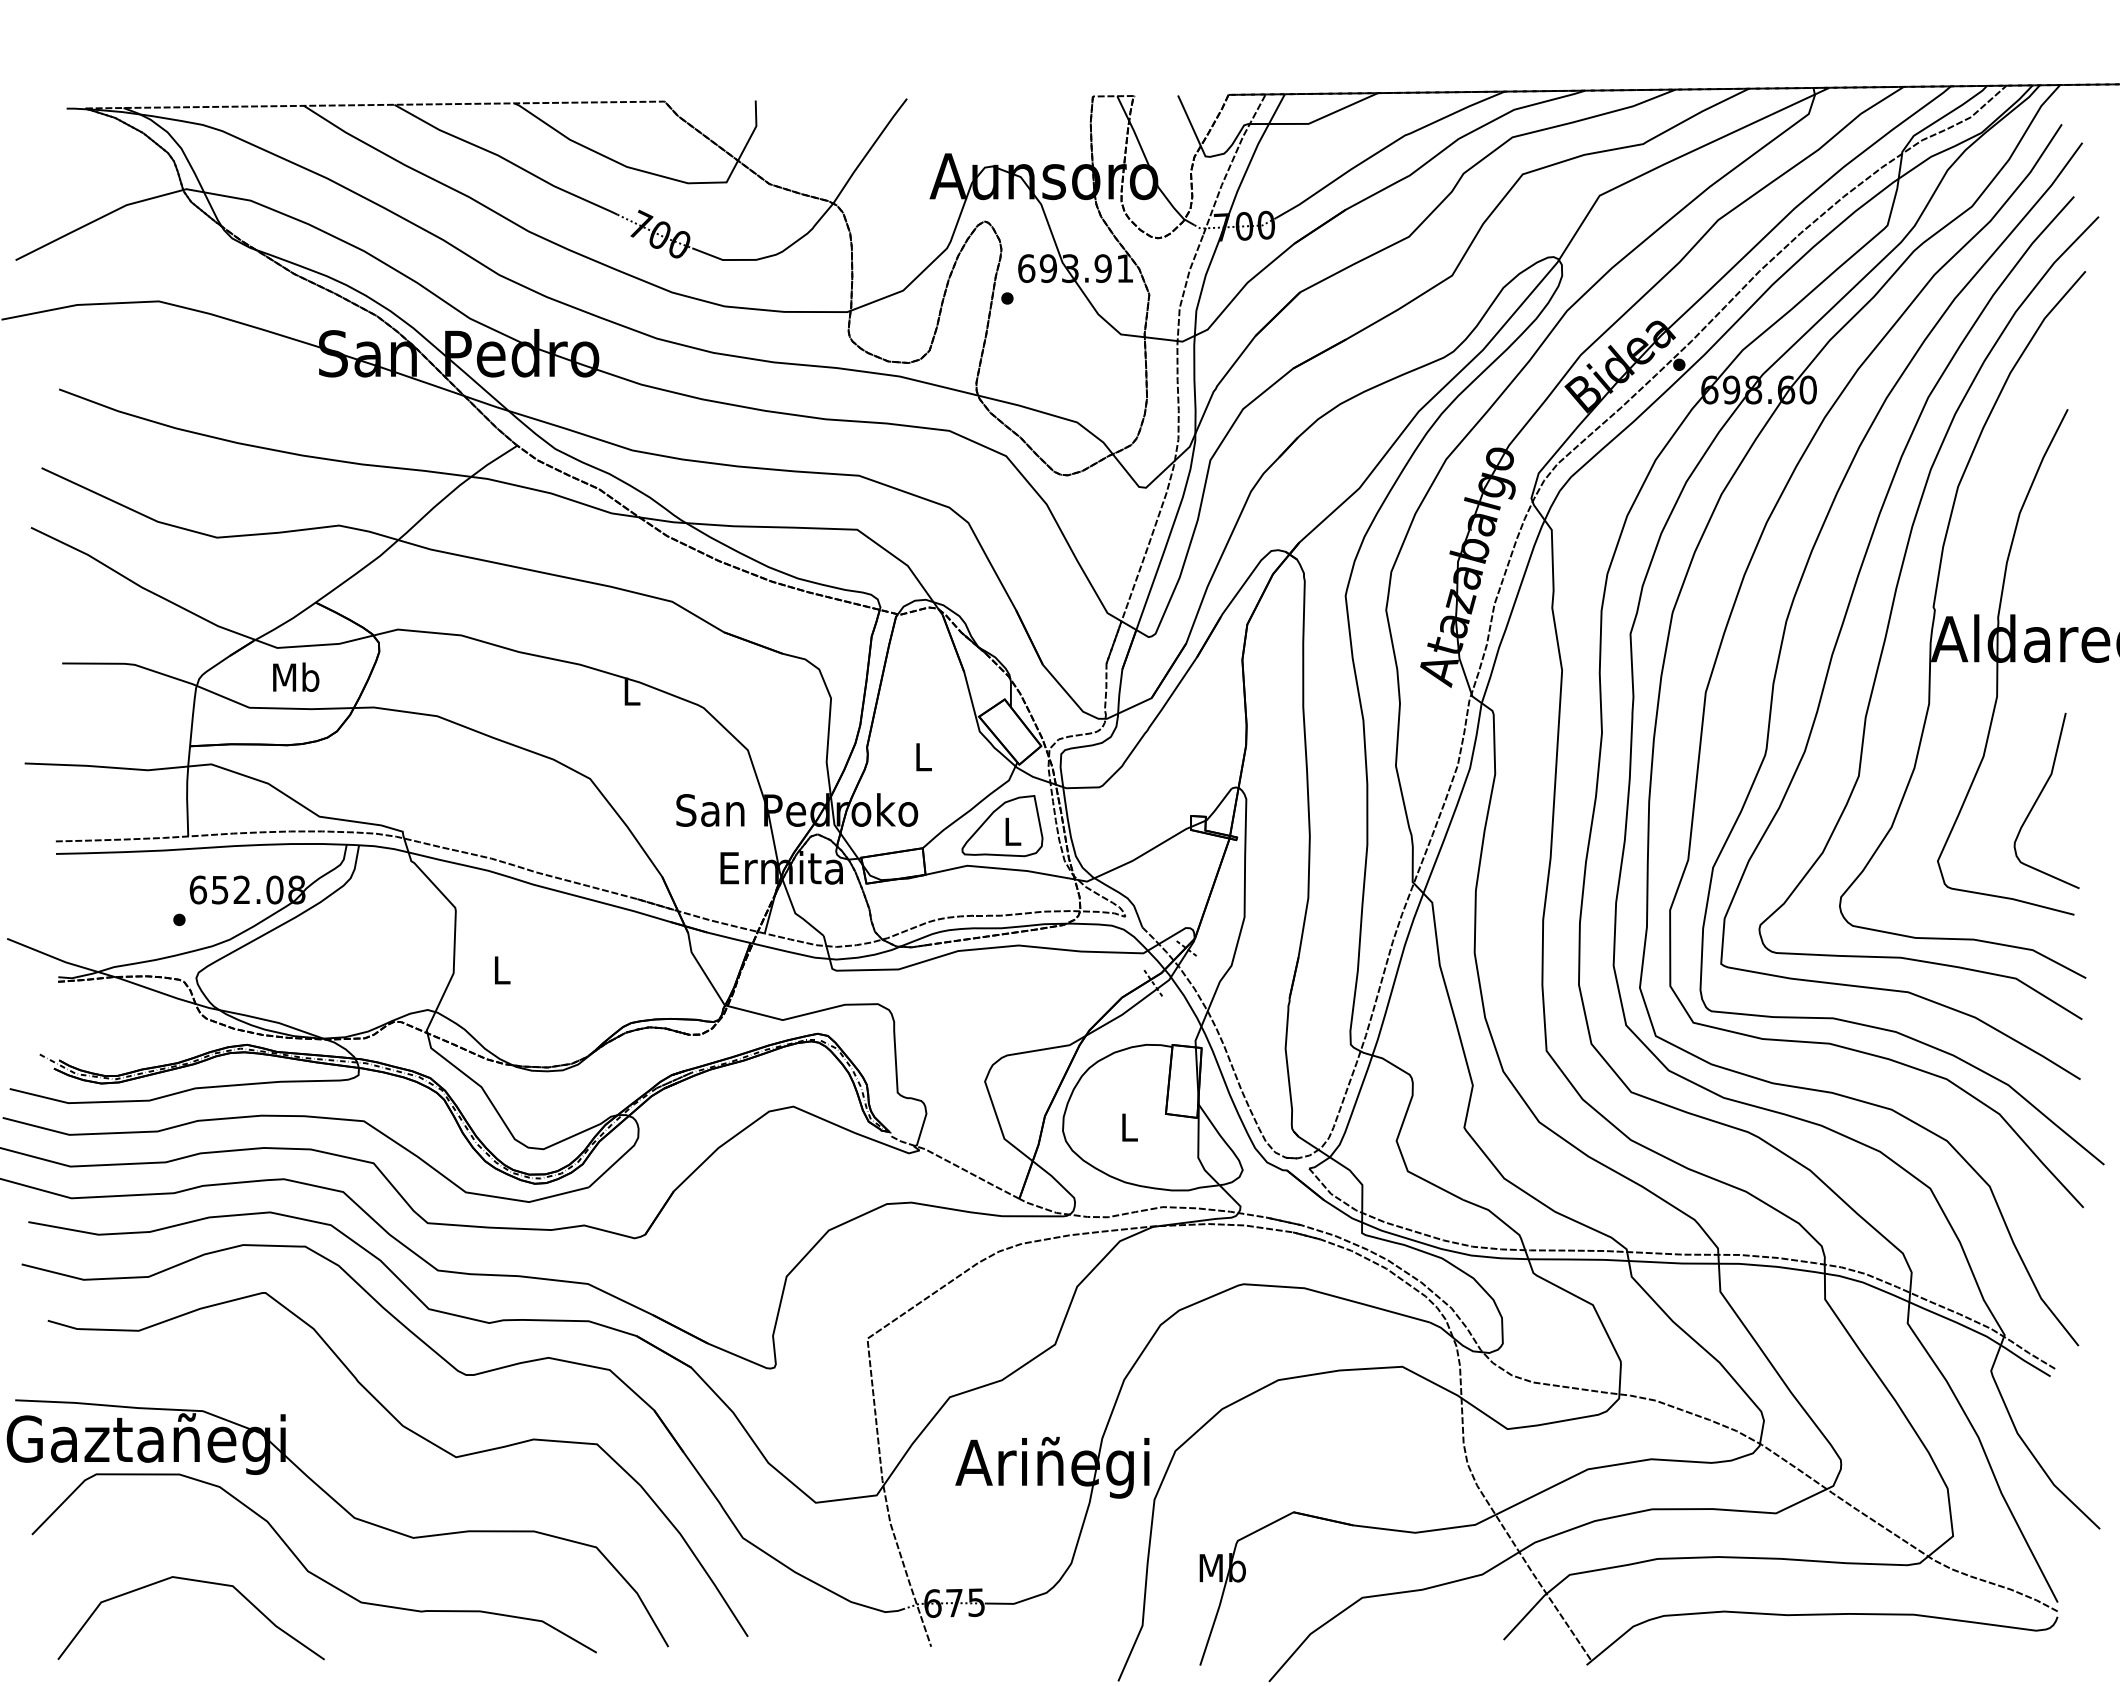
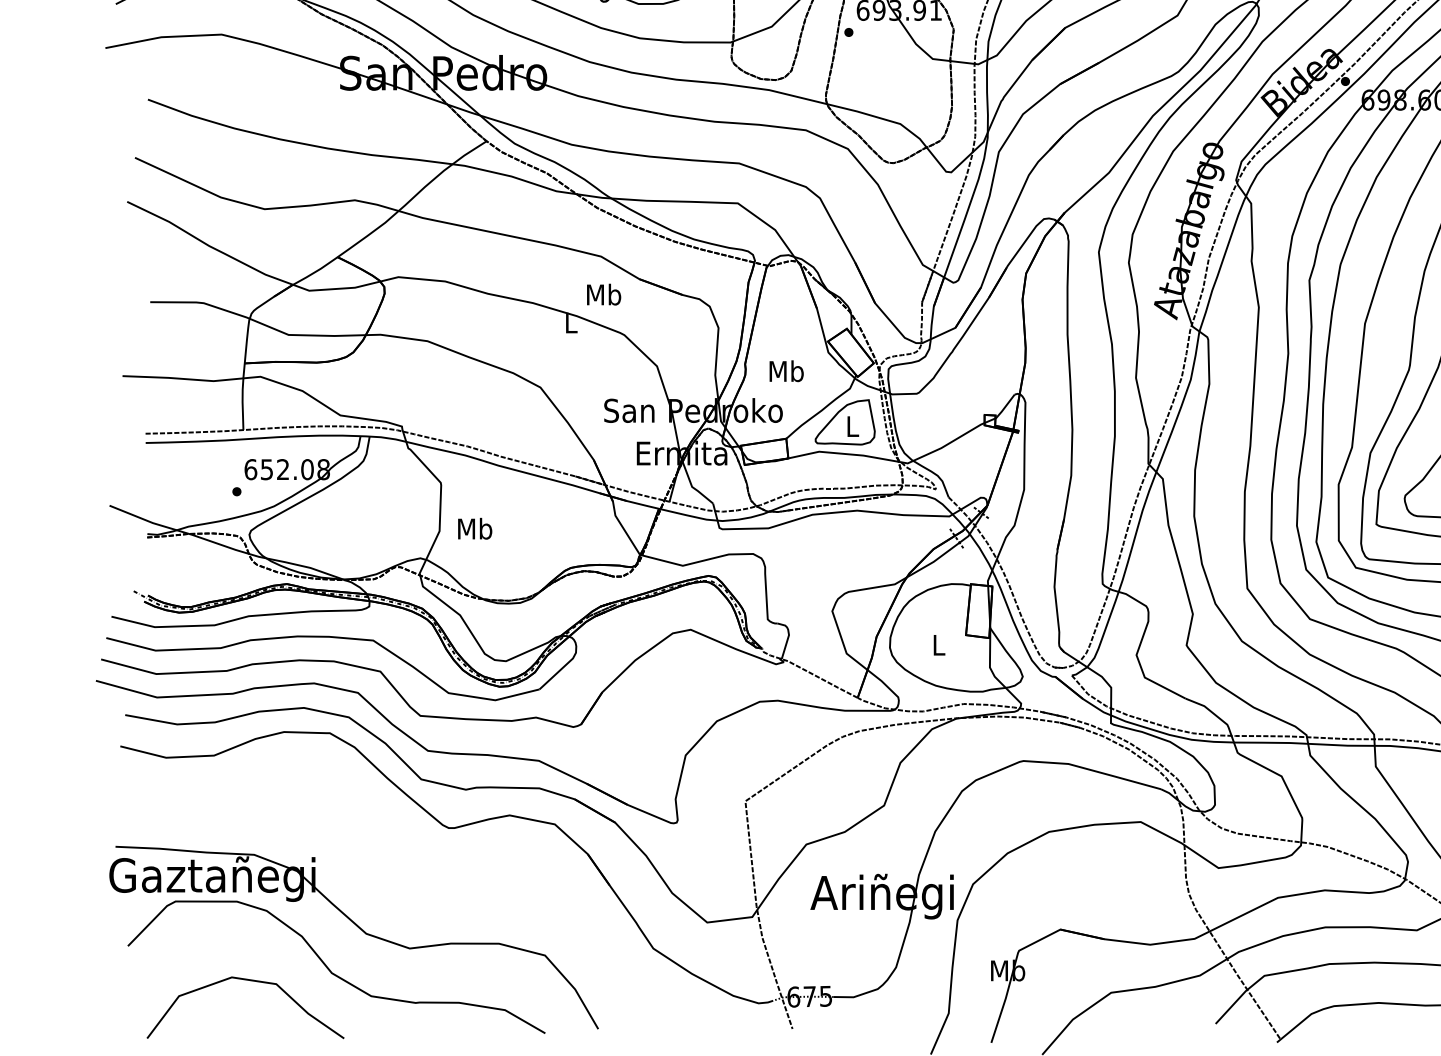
text: (296, 676) -> (604, 294), moved
text: (923, 756) -> (786, 370), L -> Mb
text: (501, 969) -> (474, 528), L -> Mb
curve: (413, 1433) -> (409, 871), removed

